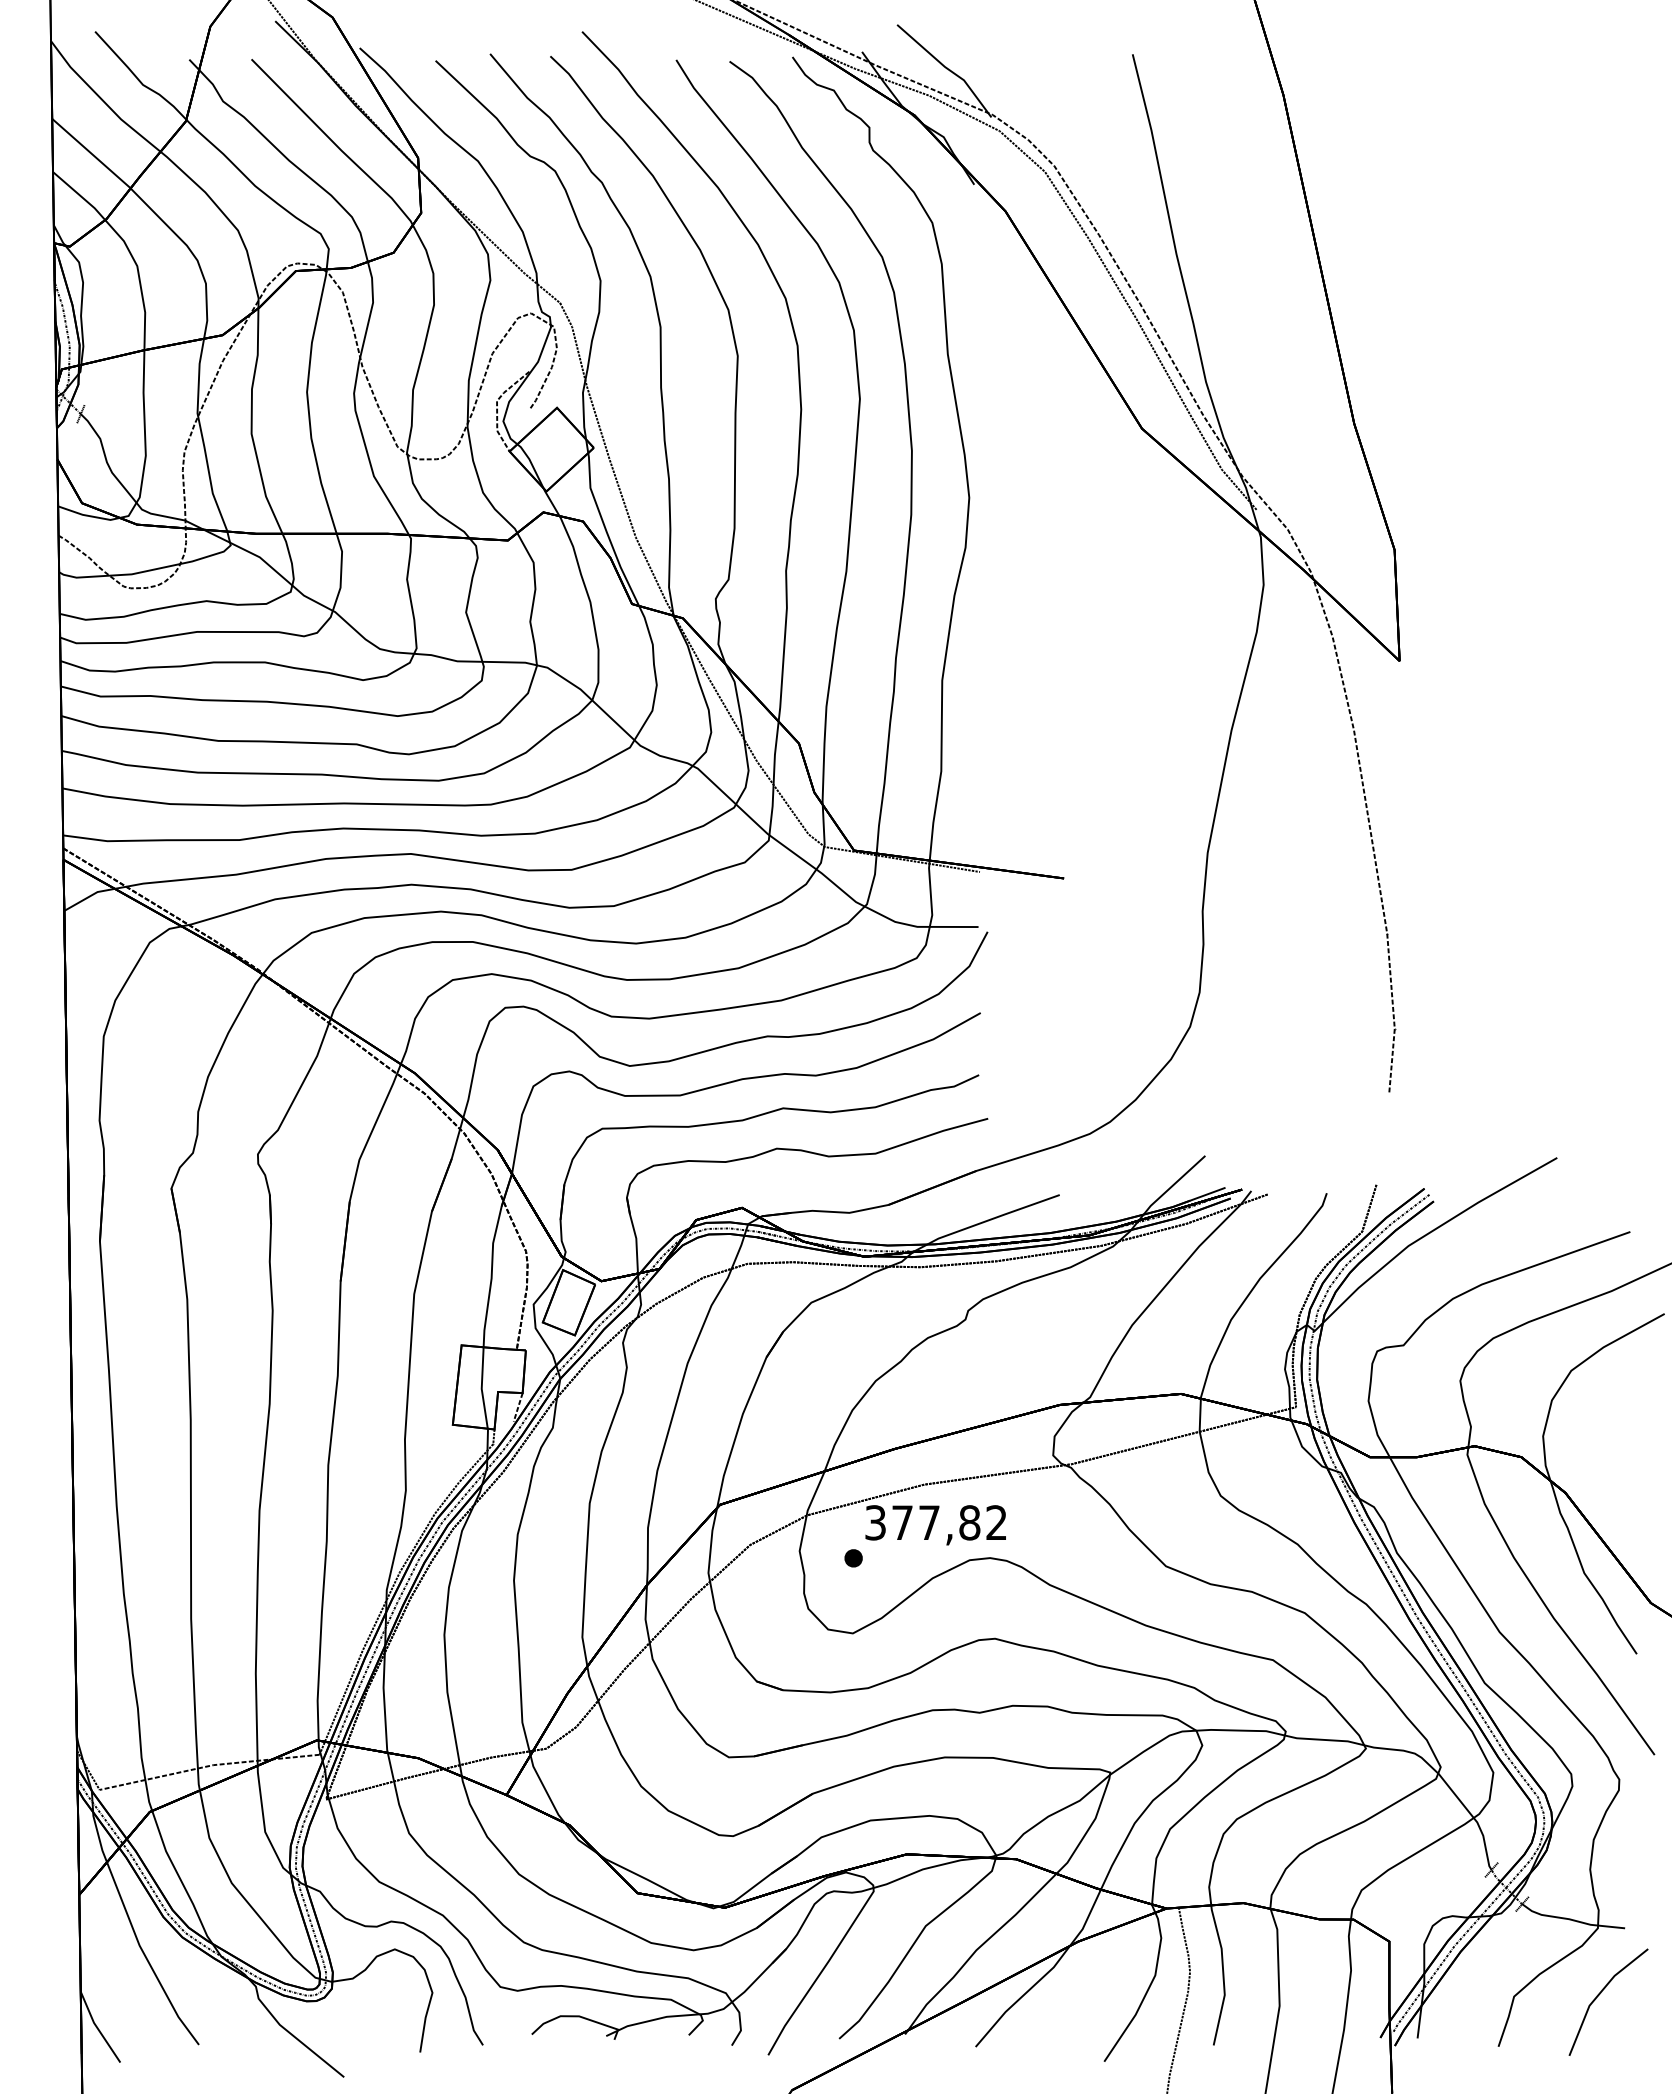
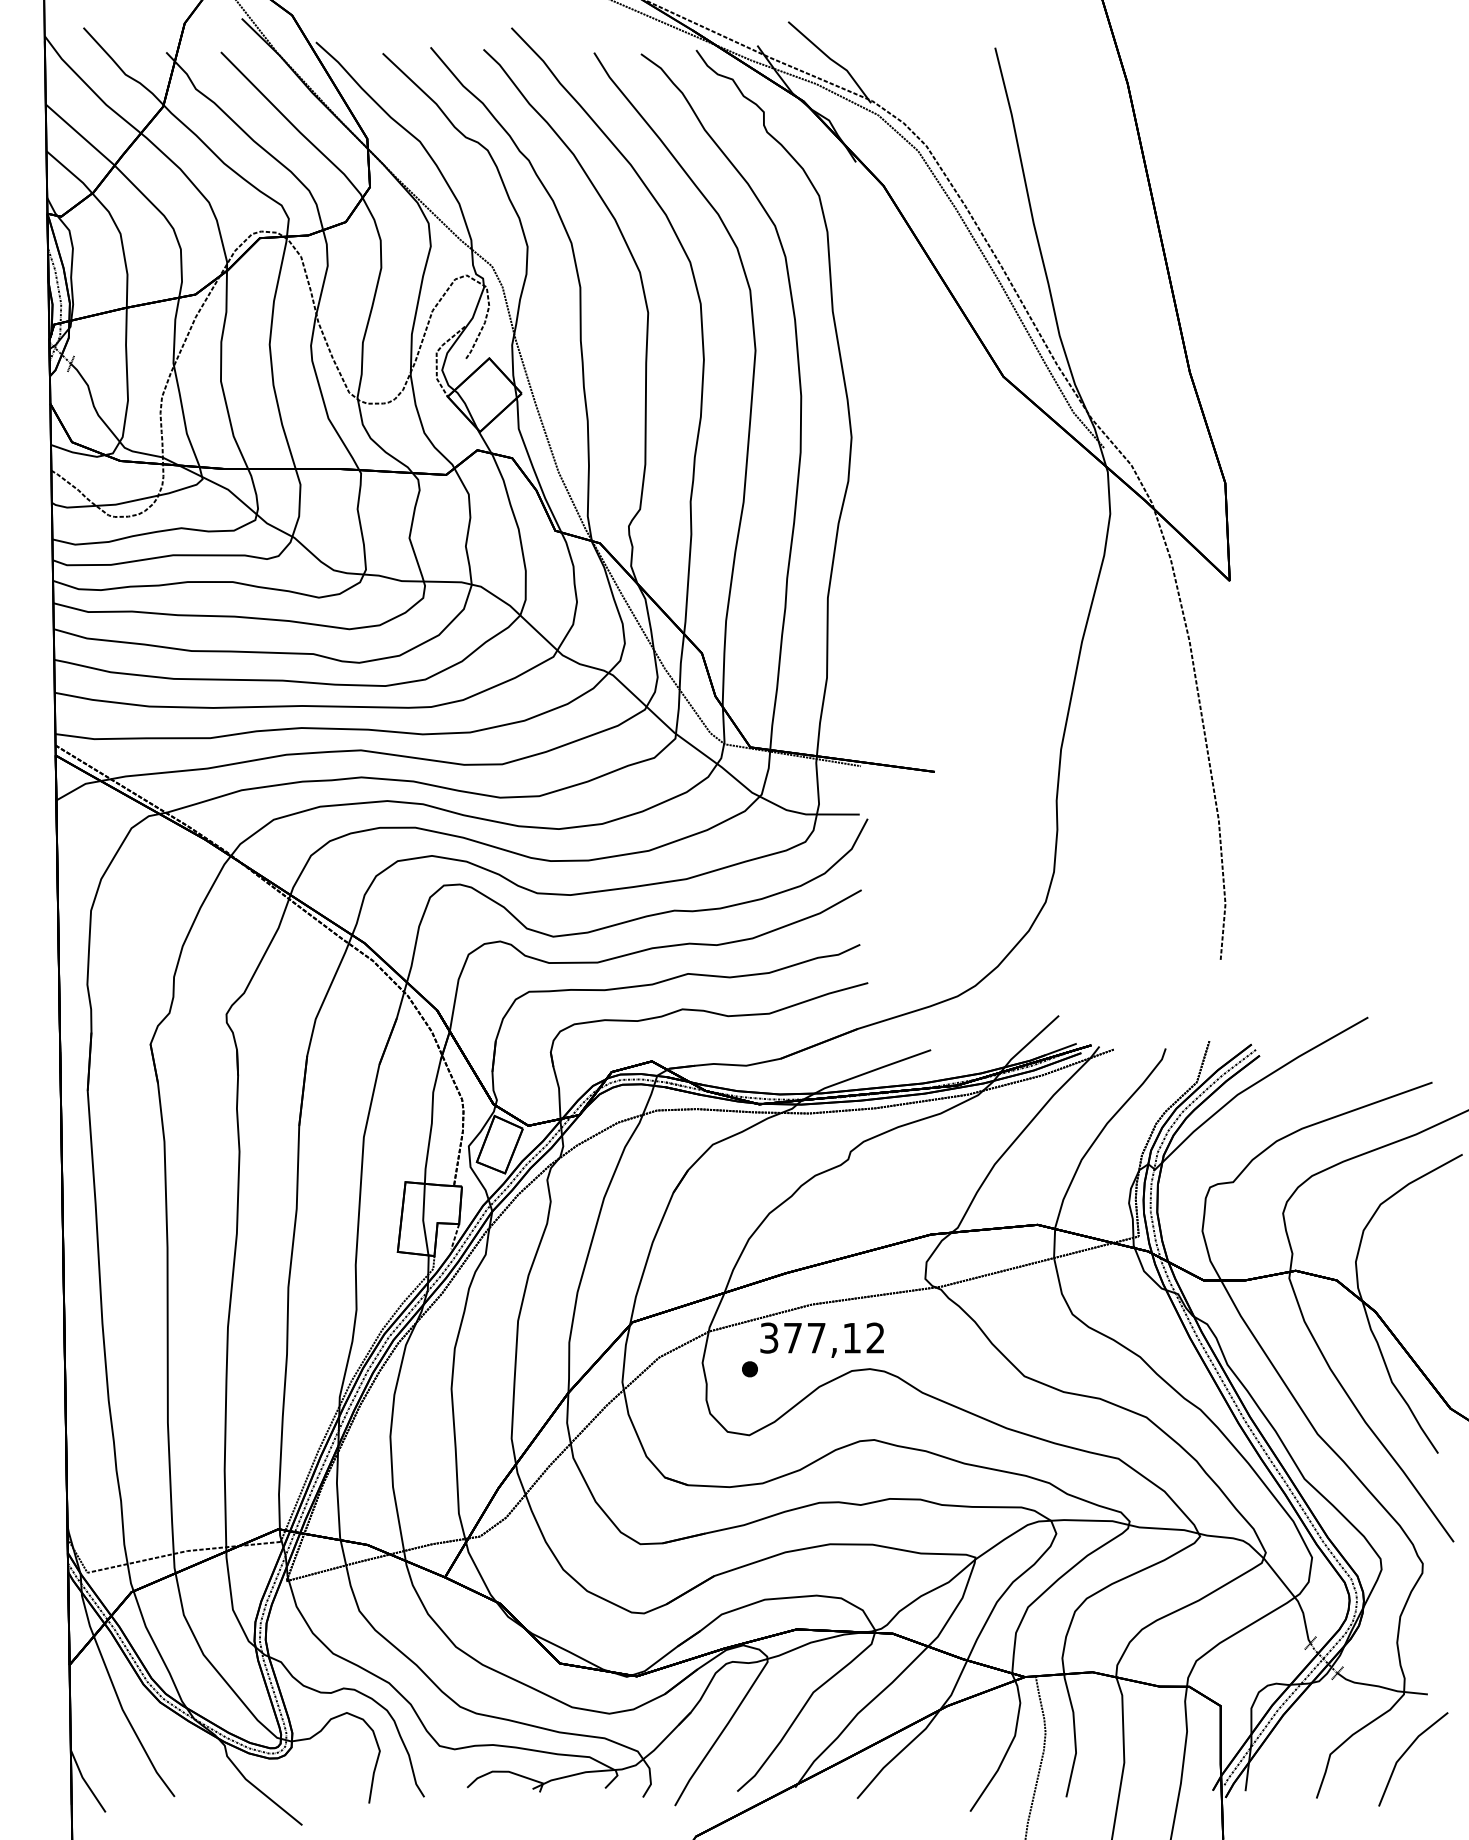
text: (969, 1522) -> (851, 1337), 377,82 -> 377,12

